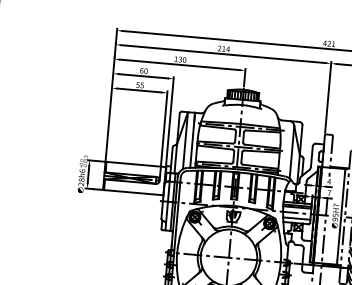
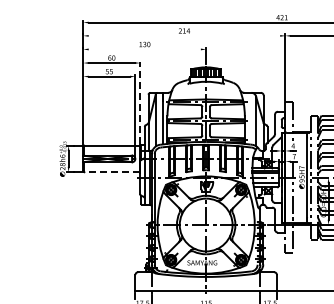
line: (223, 53) -> (184, 35), removed
line: (179, 64) -> (144, 49), removed
line: (170, 121) -> (140, 102), solid -> dashed
line: (134, 193) -> (112, 172), solid -> dashed

